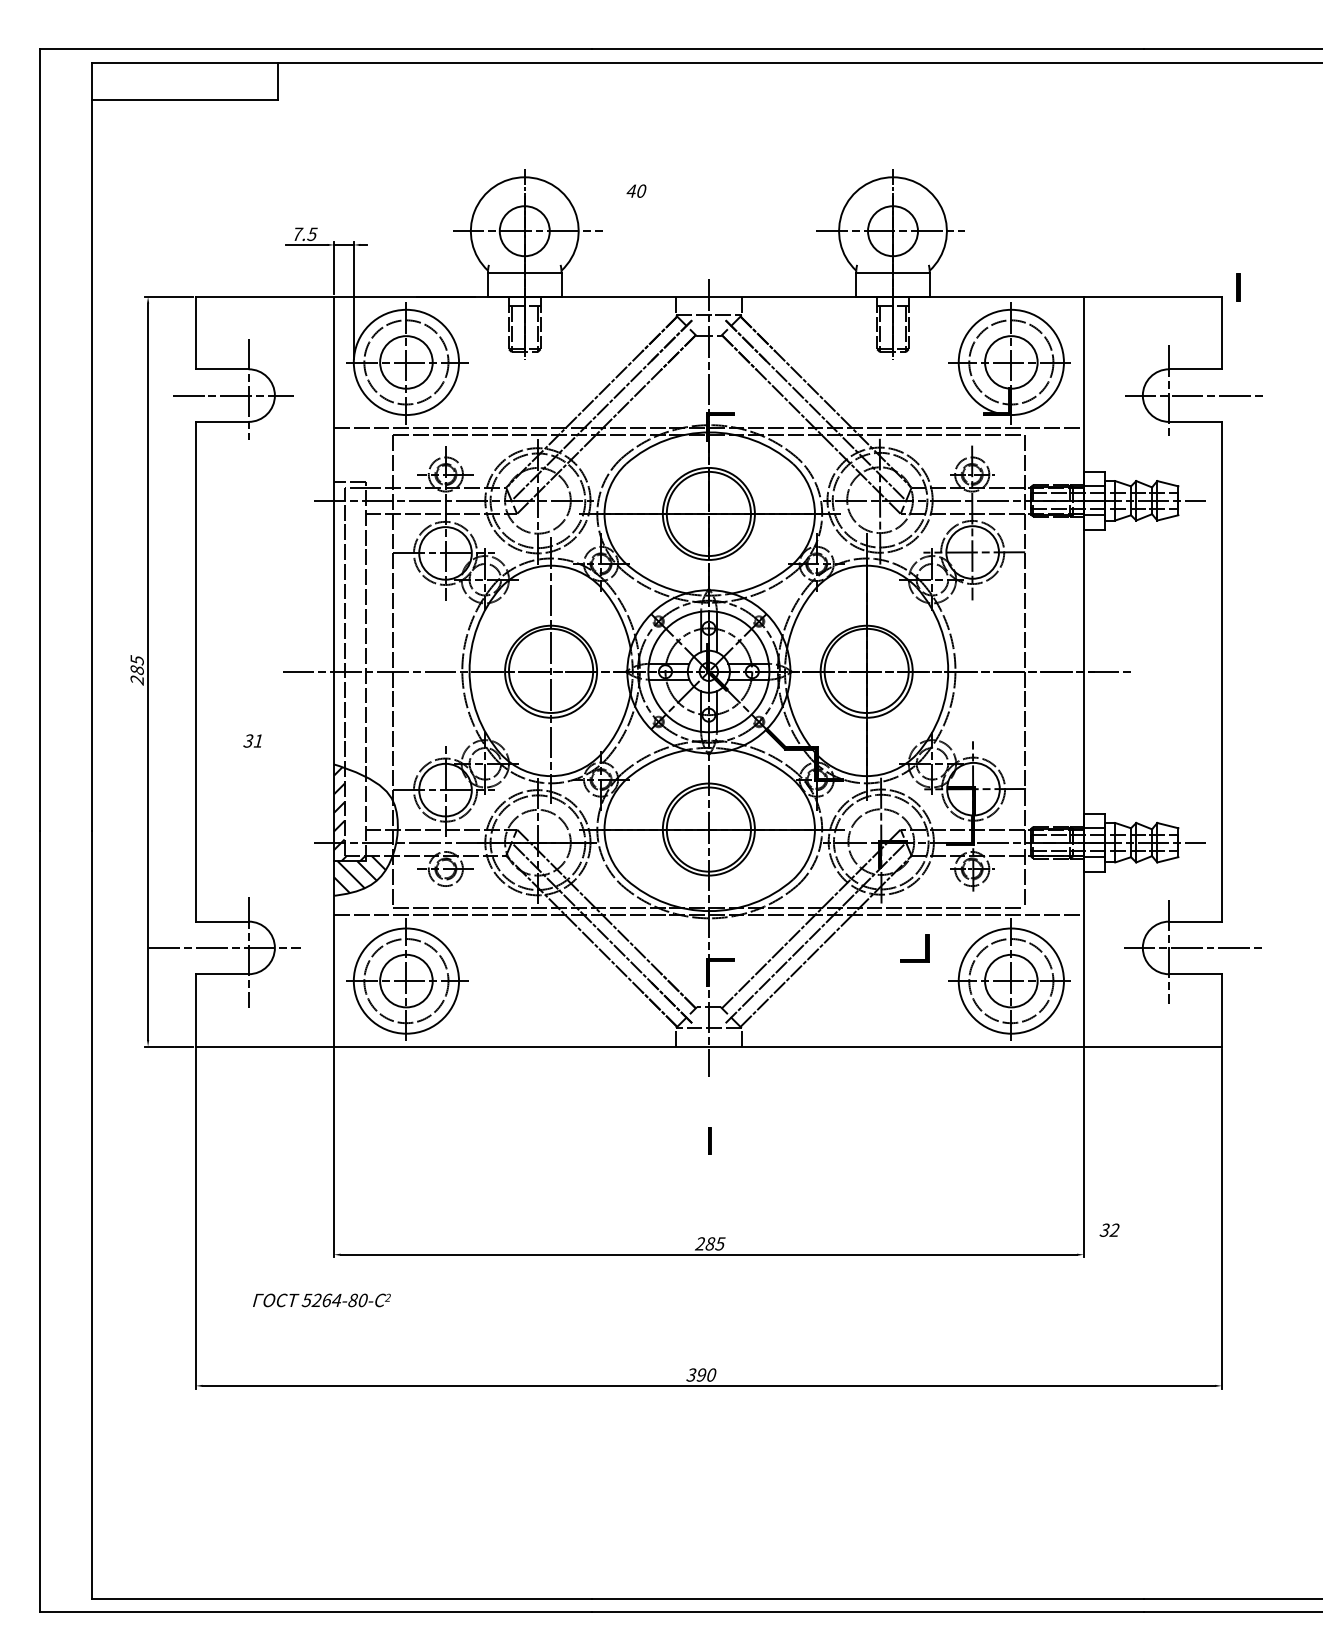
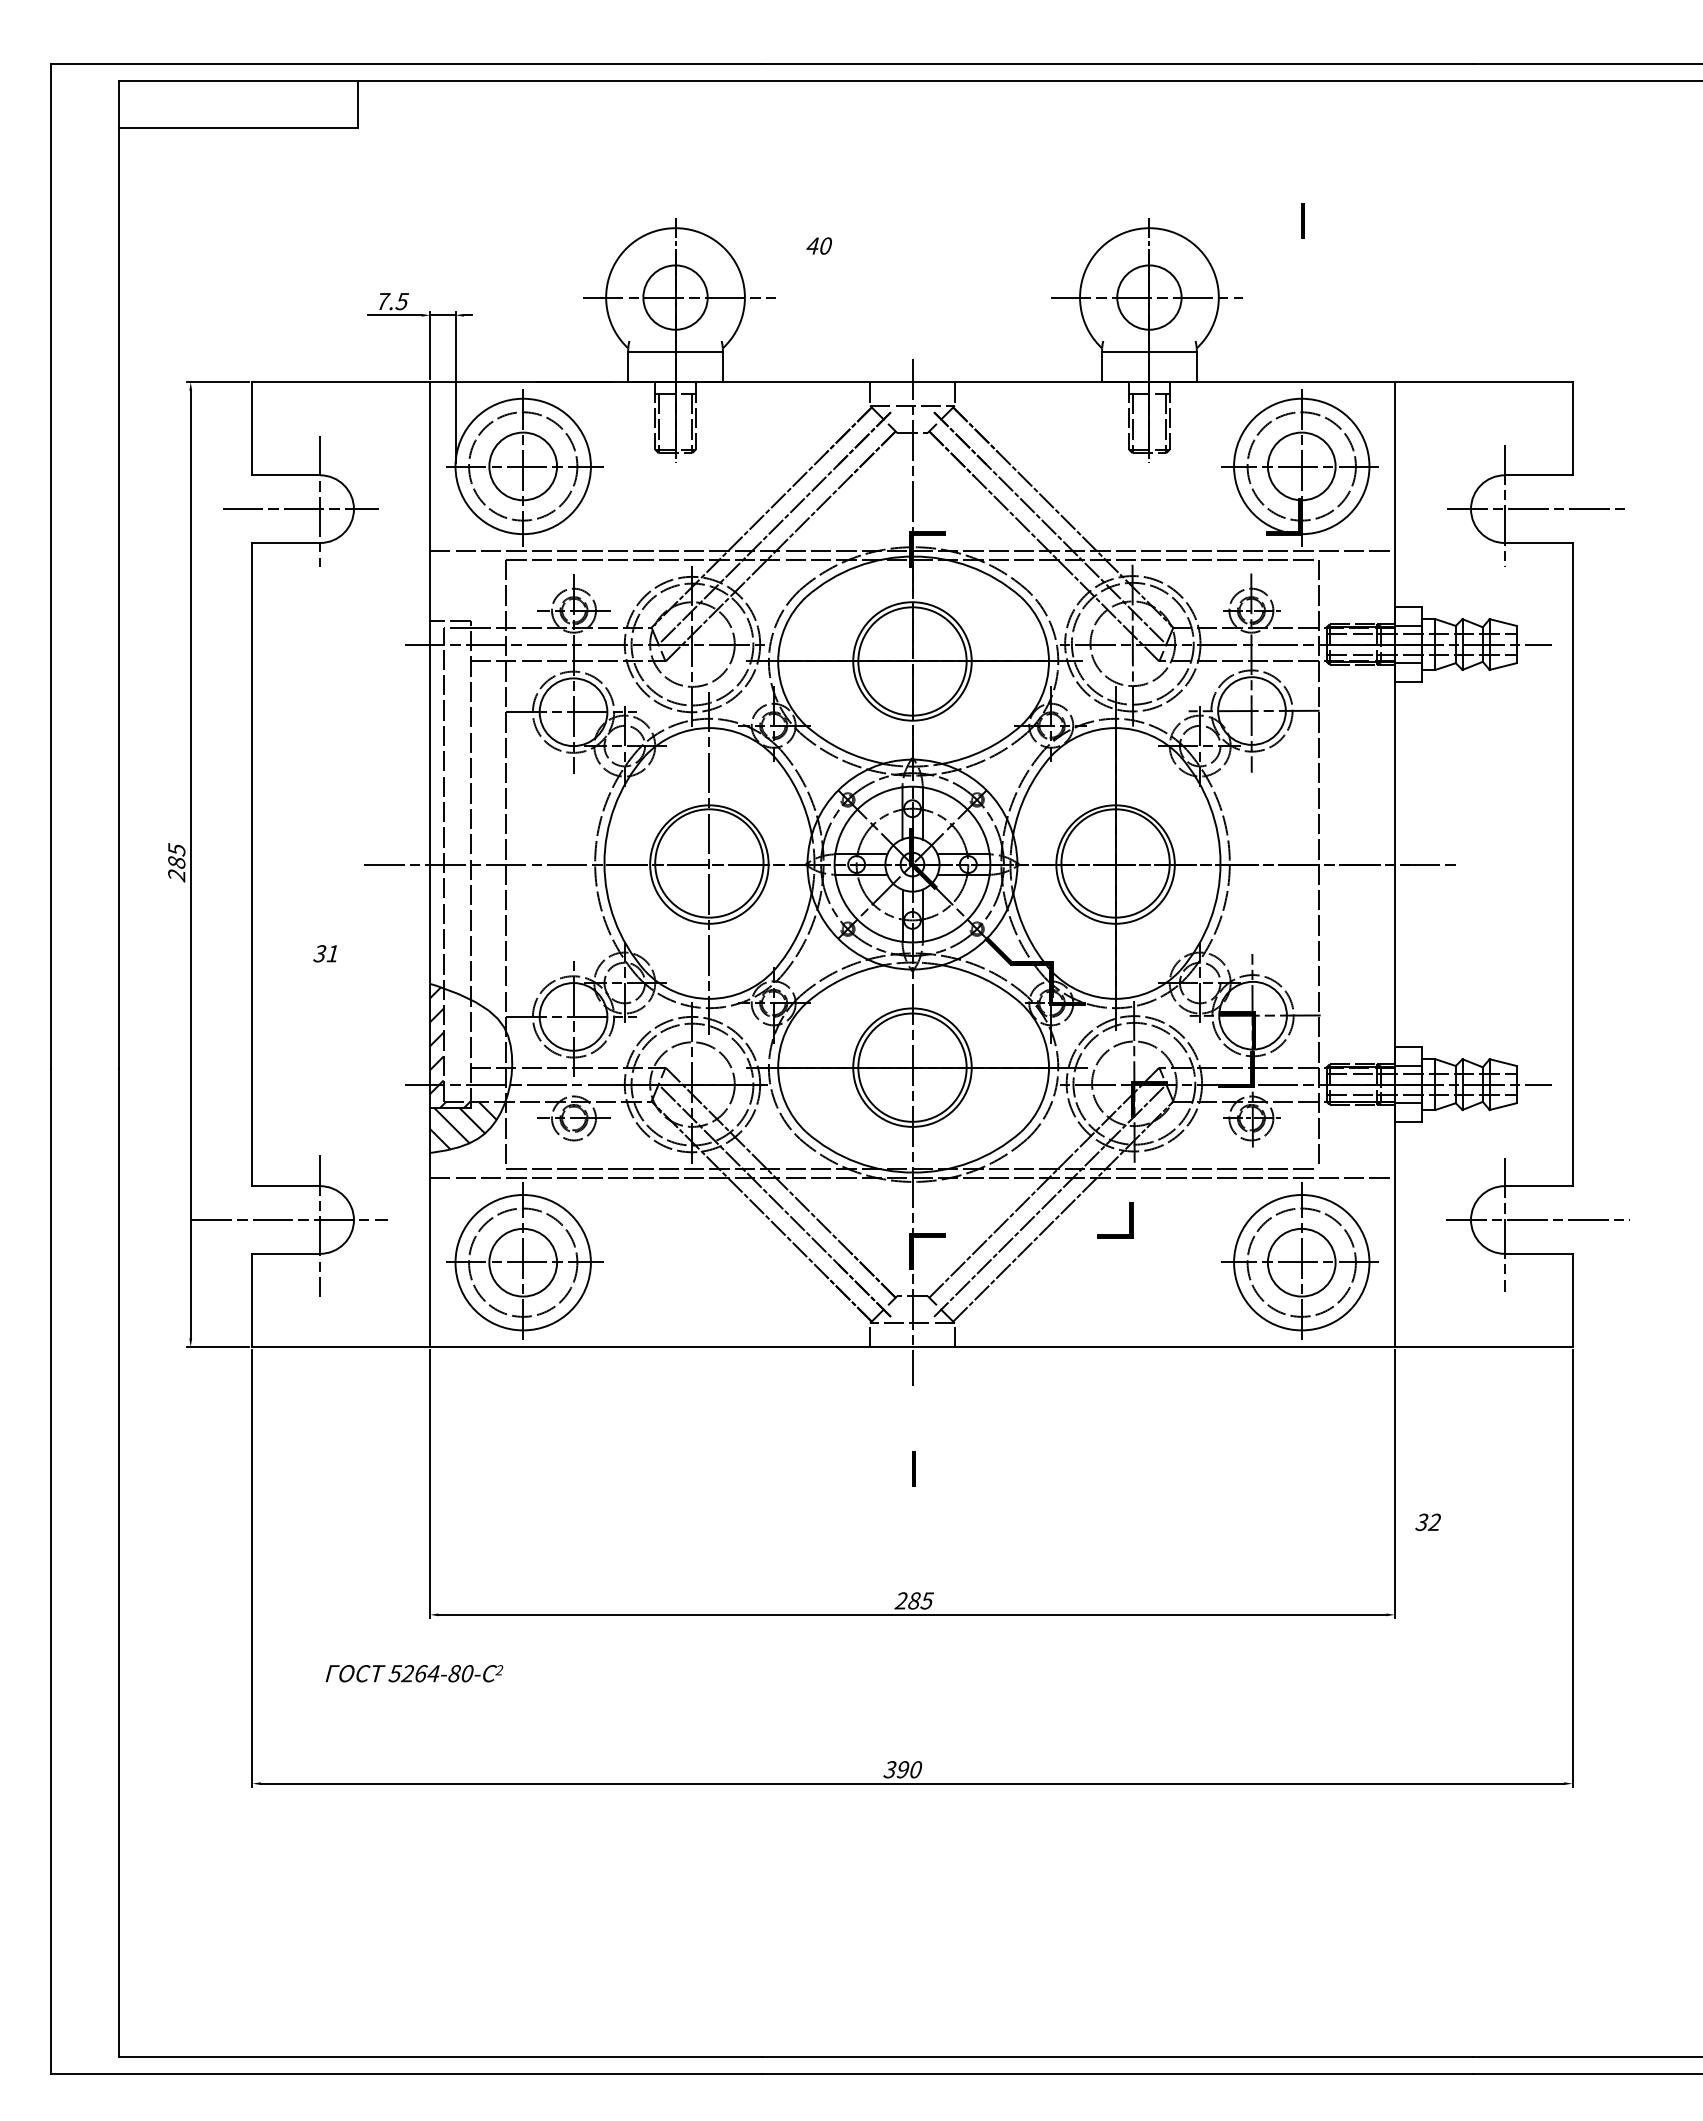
line: (1238, 287) -> (1302, 220), moved
part: (925, 948) -> (1129, 1220), moved
text: (1109, 1230) -> (1427, 1522), moved

